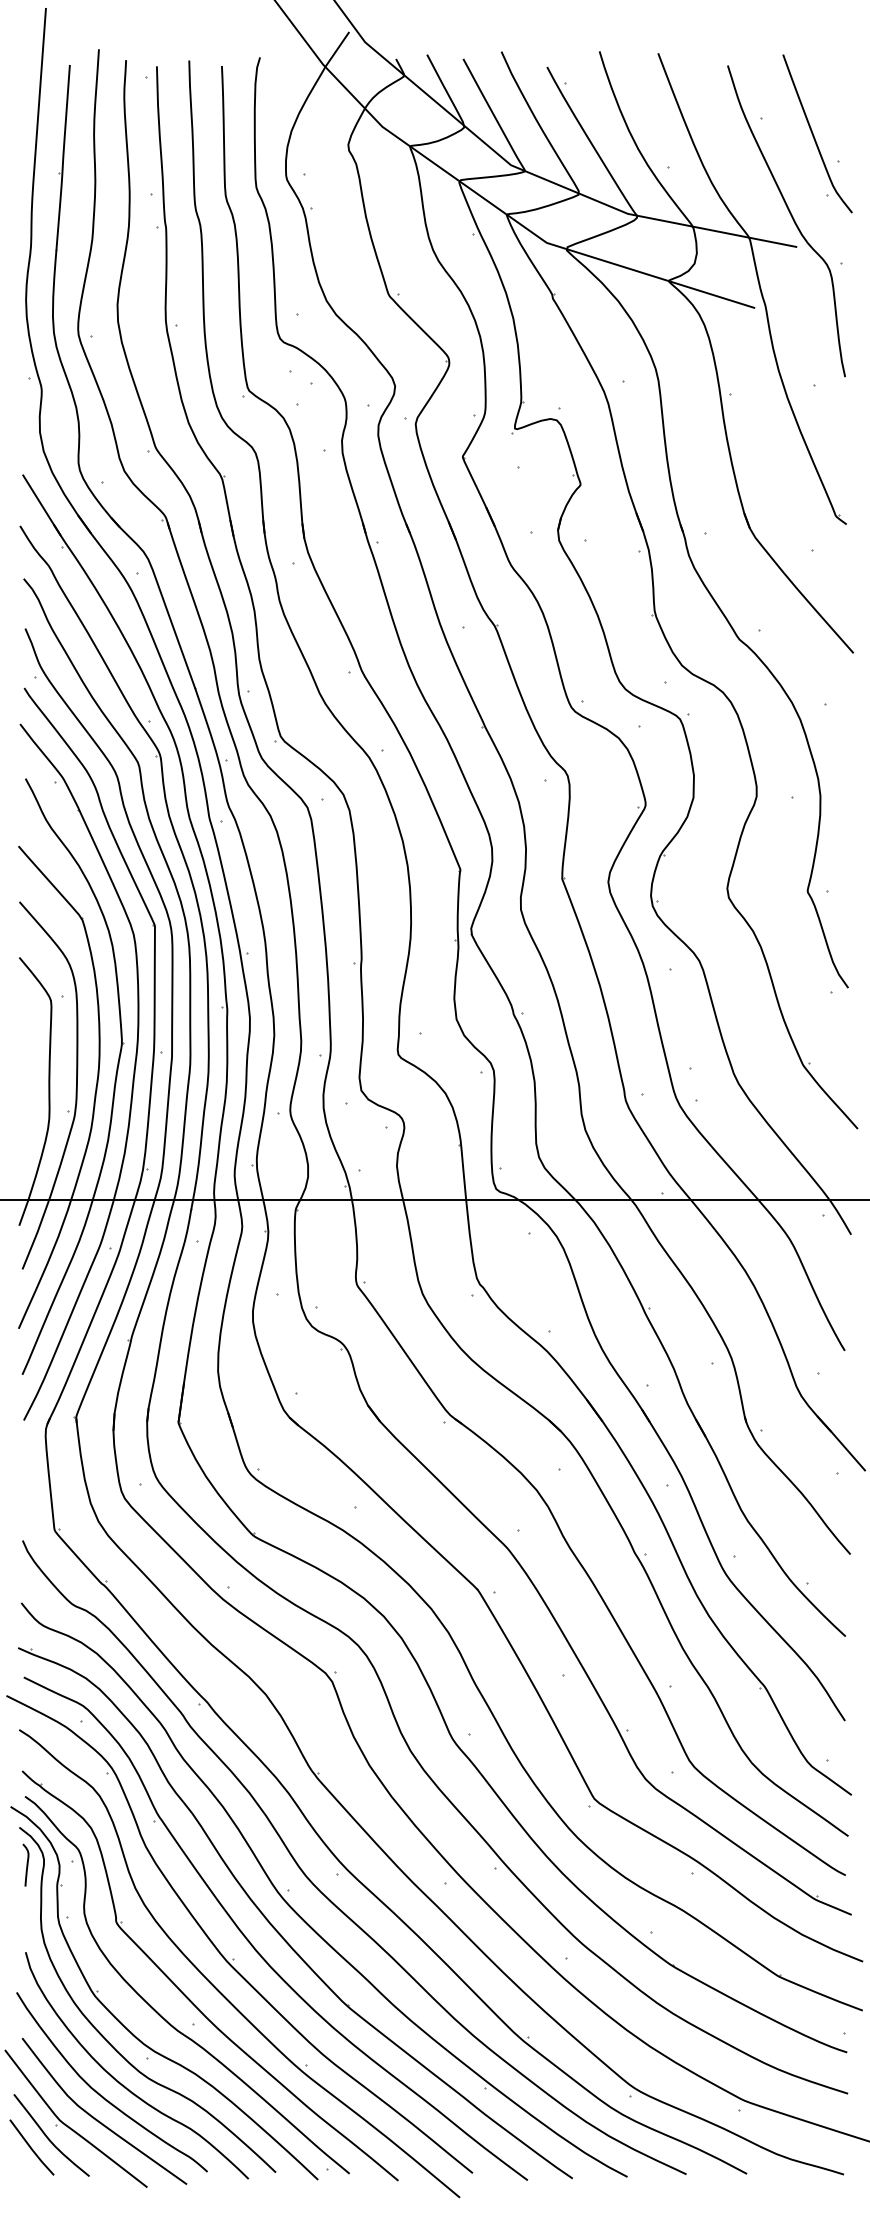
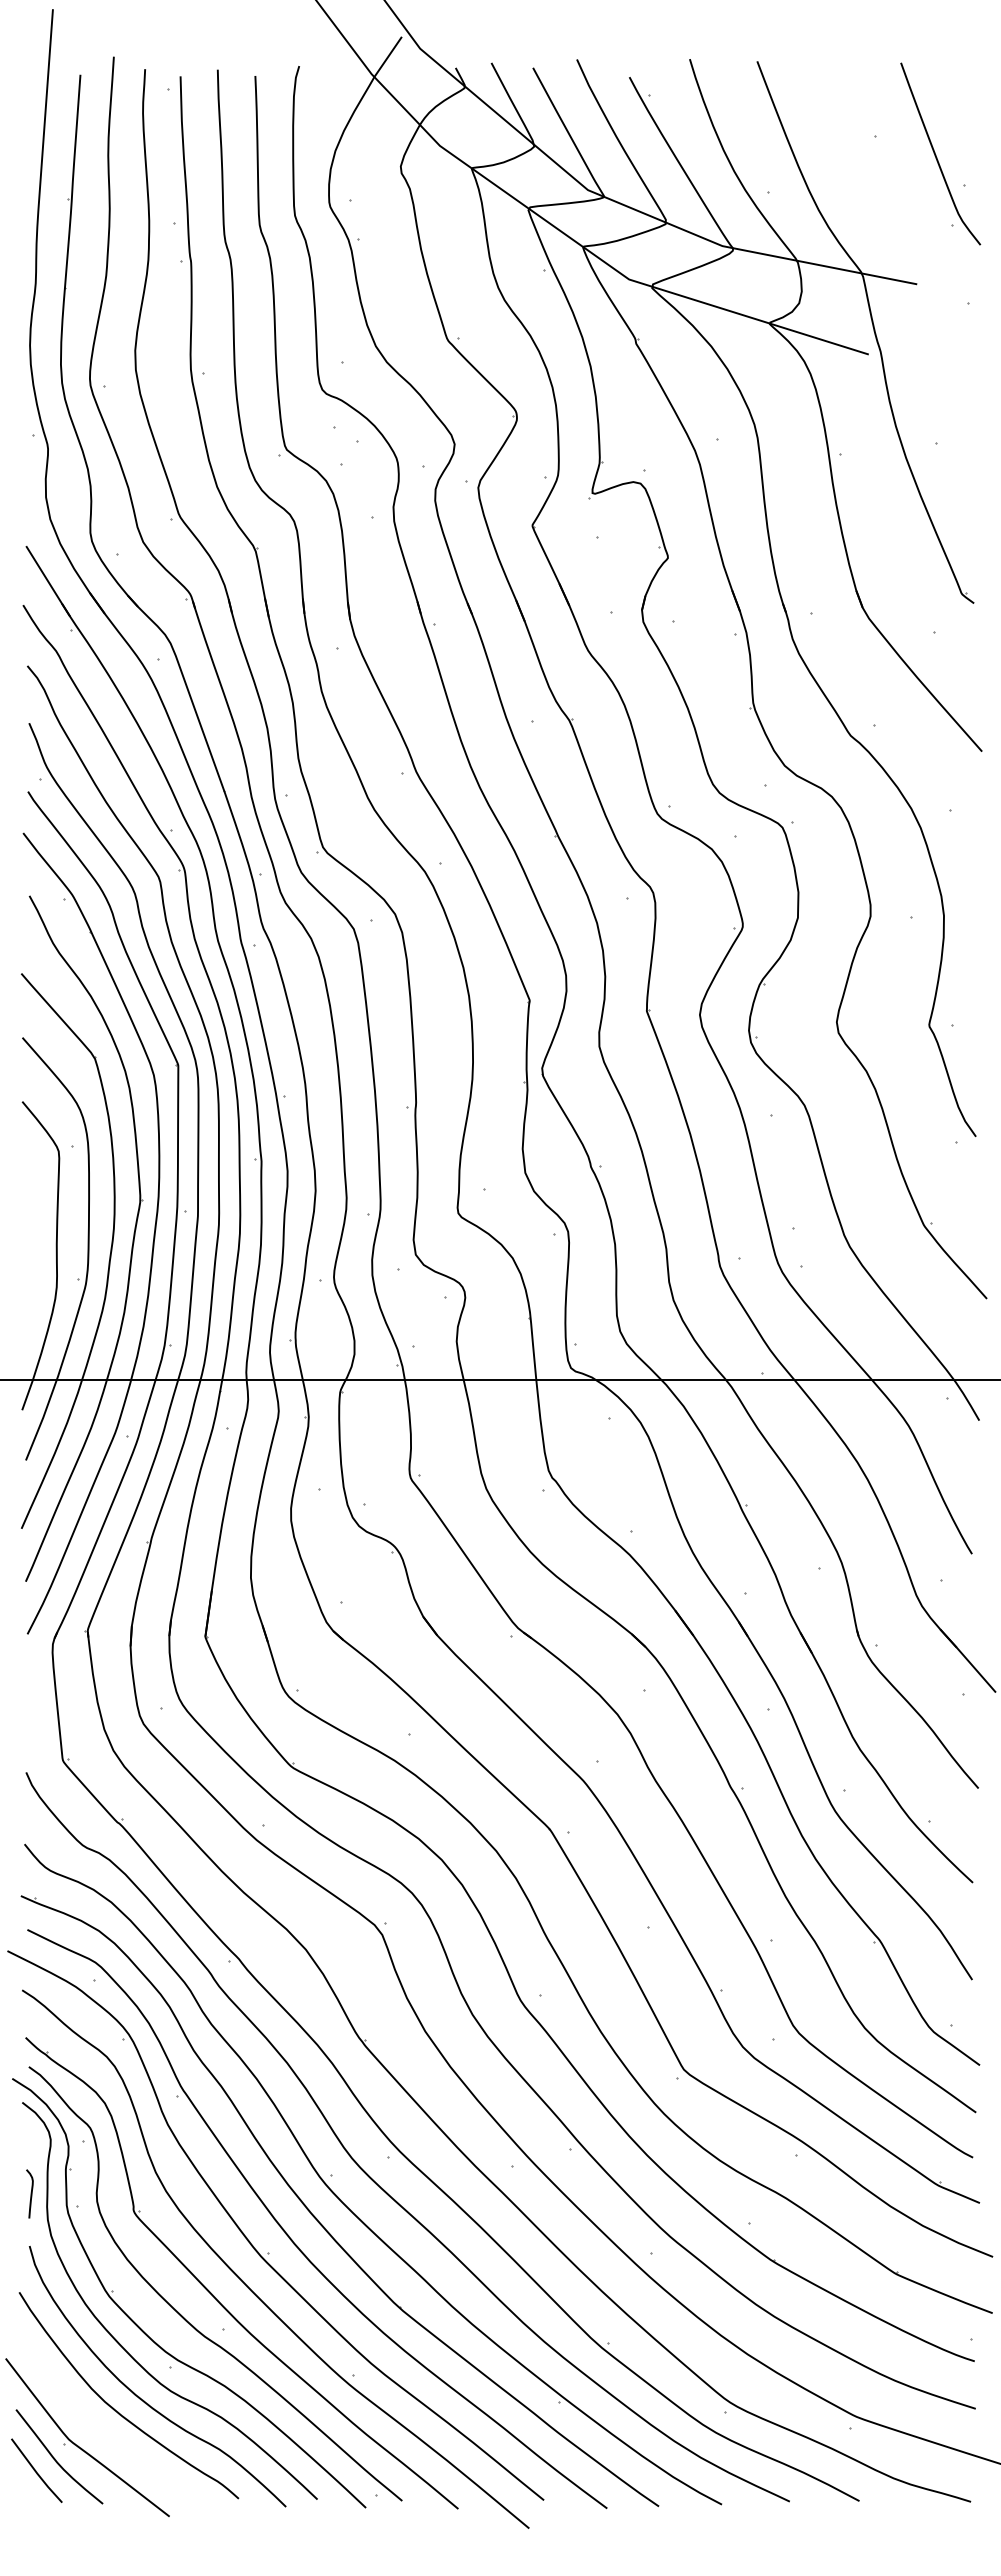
curve: (792, 218) -> (911, 251), removed
curve: (26, 1864) -> (30, 2193), moved
curve: (97, 2119) -> (112, 2438), removed

